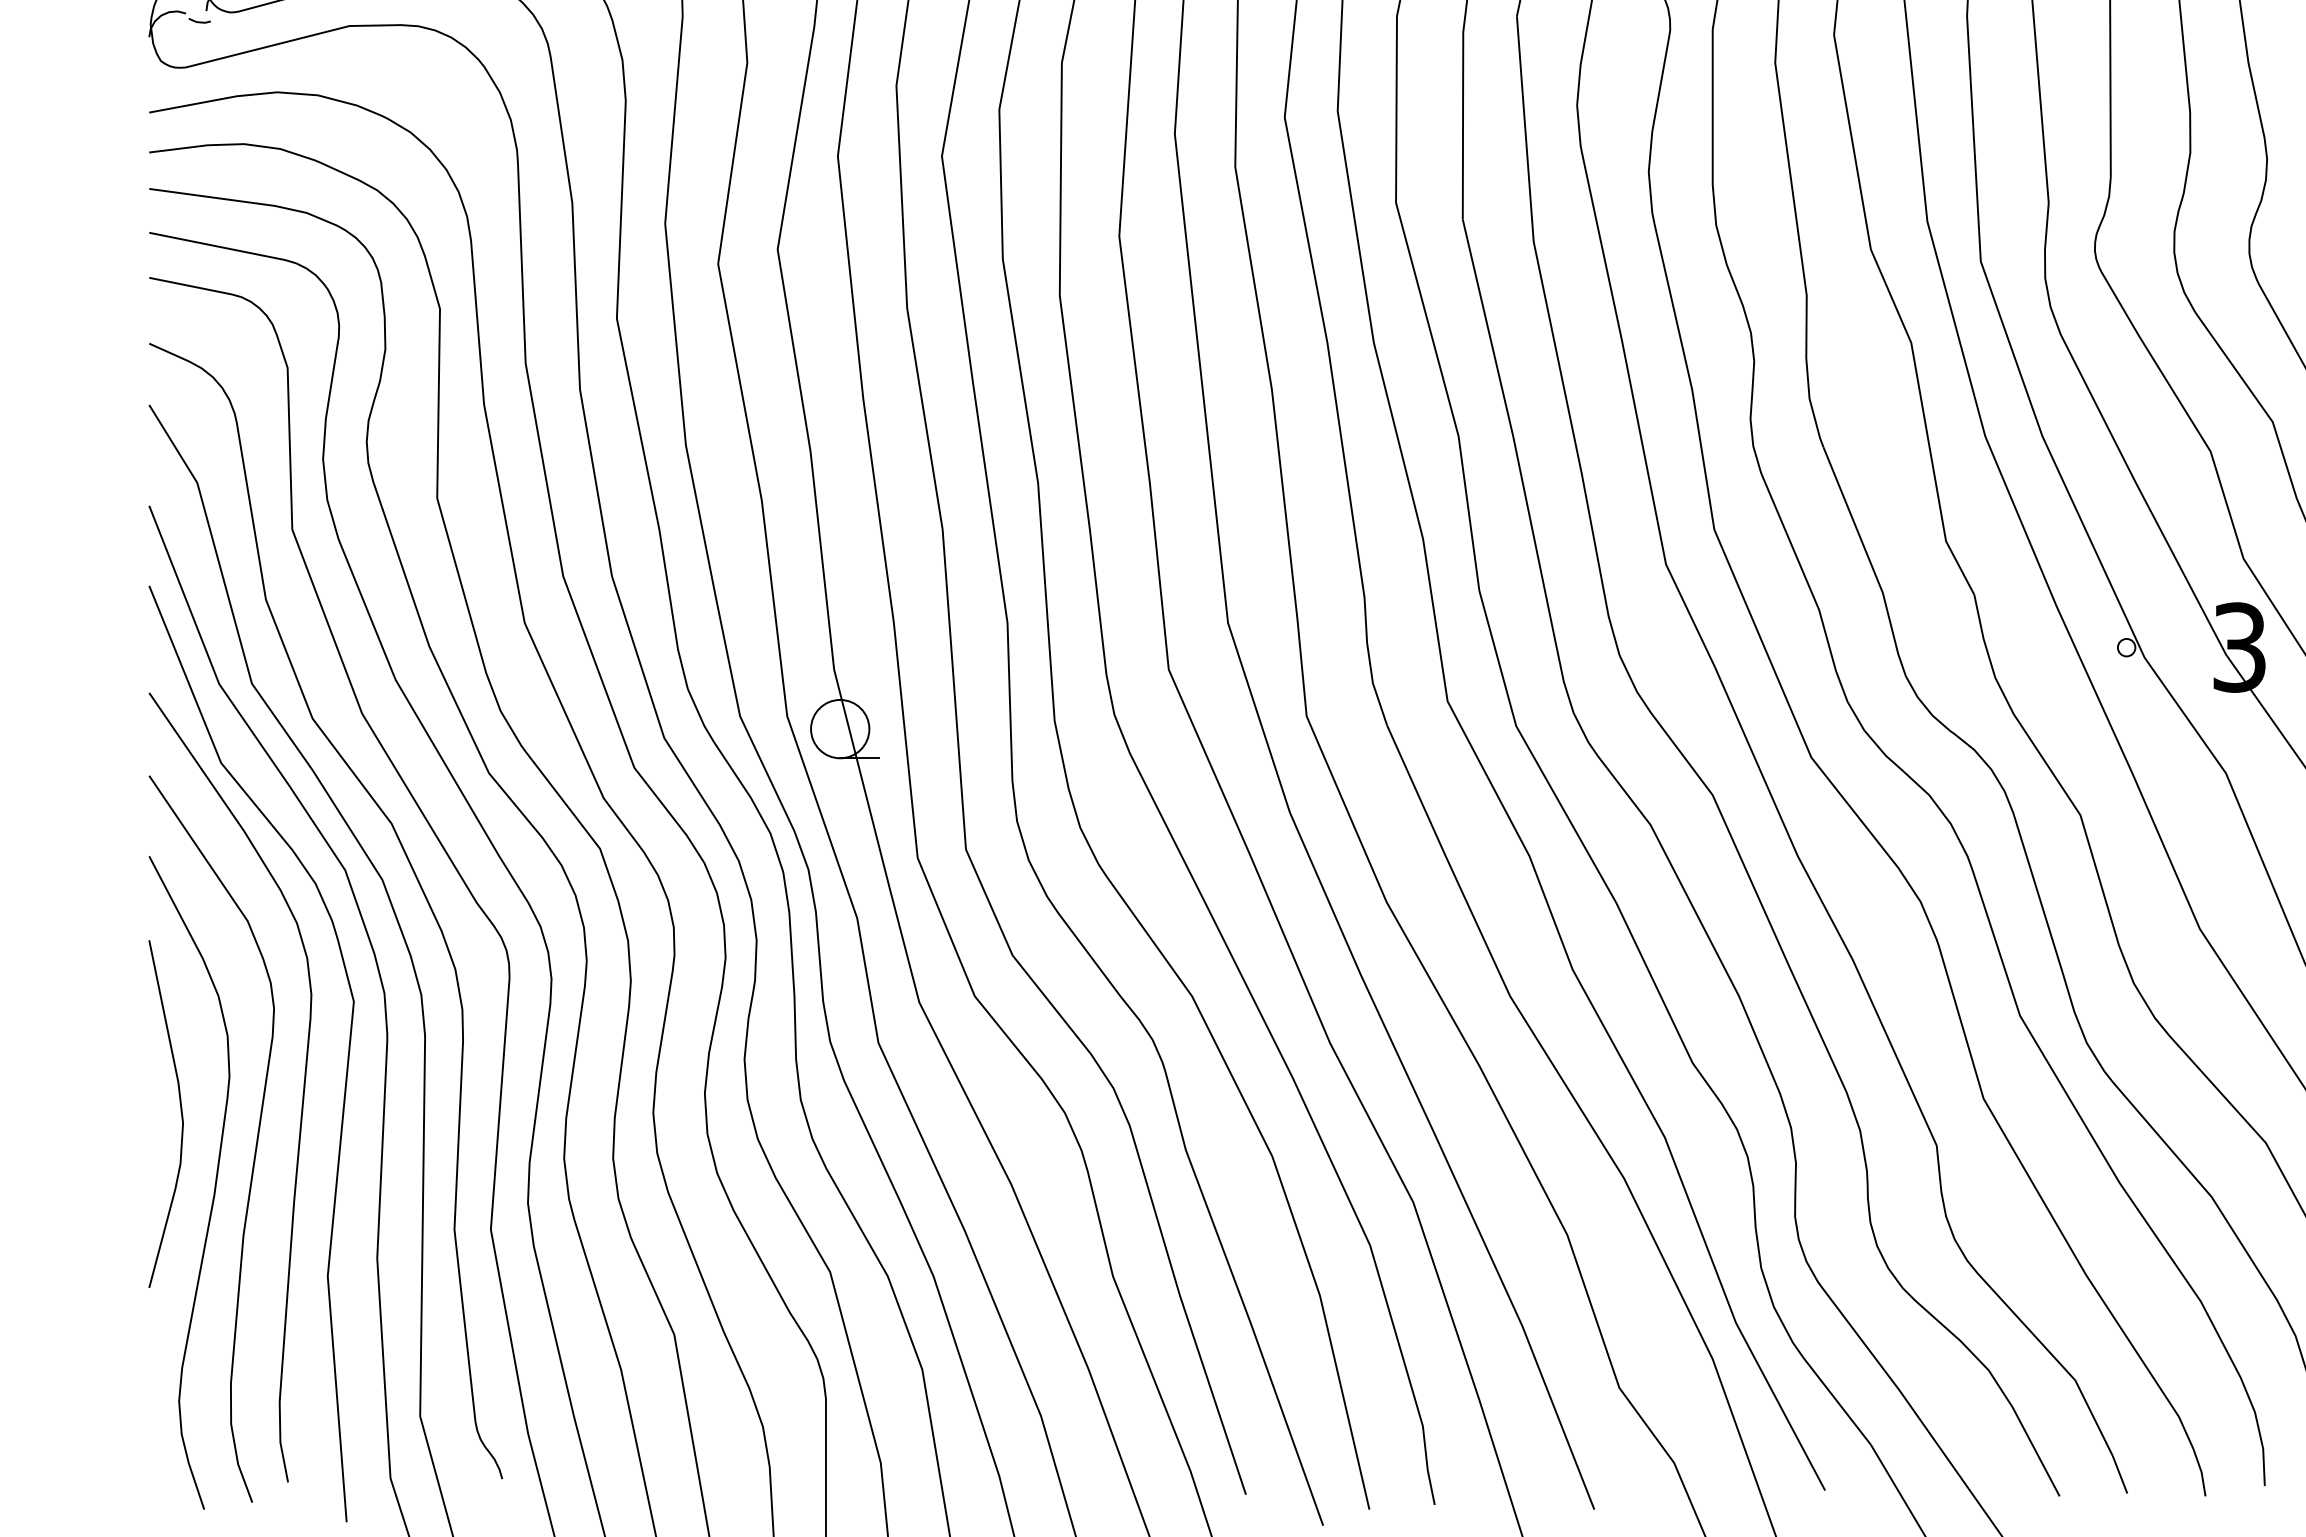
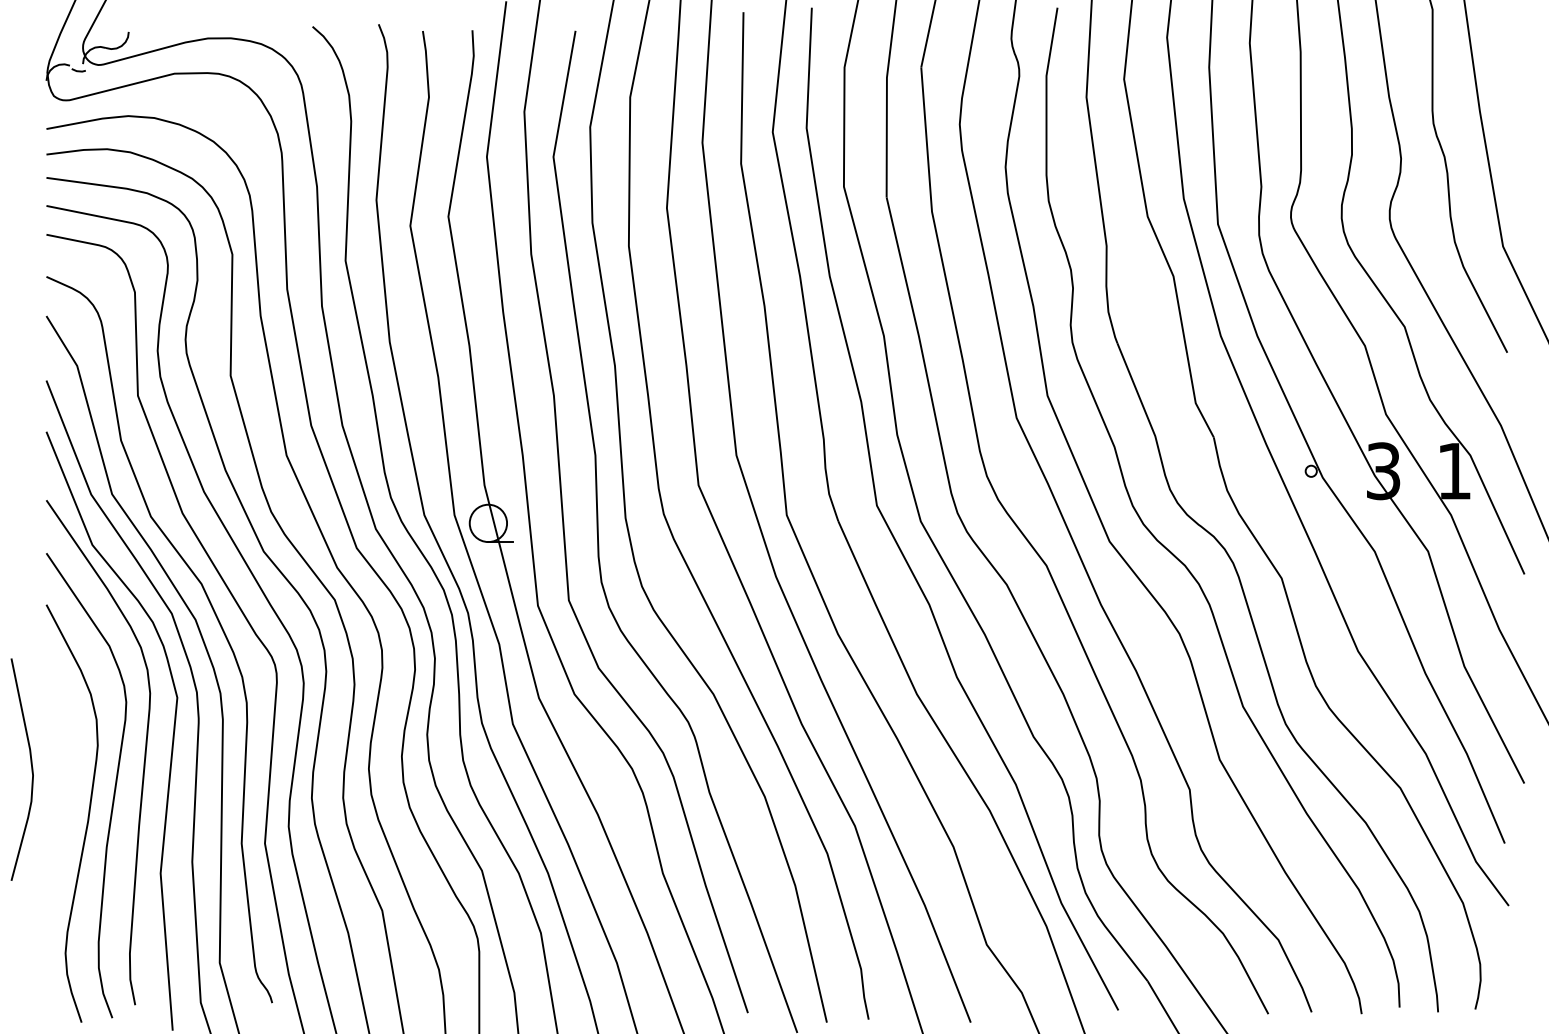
curve: (180, 1113) -> (31, 769), moved

